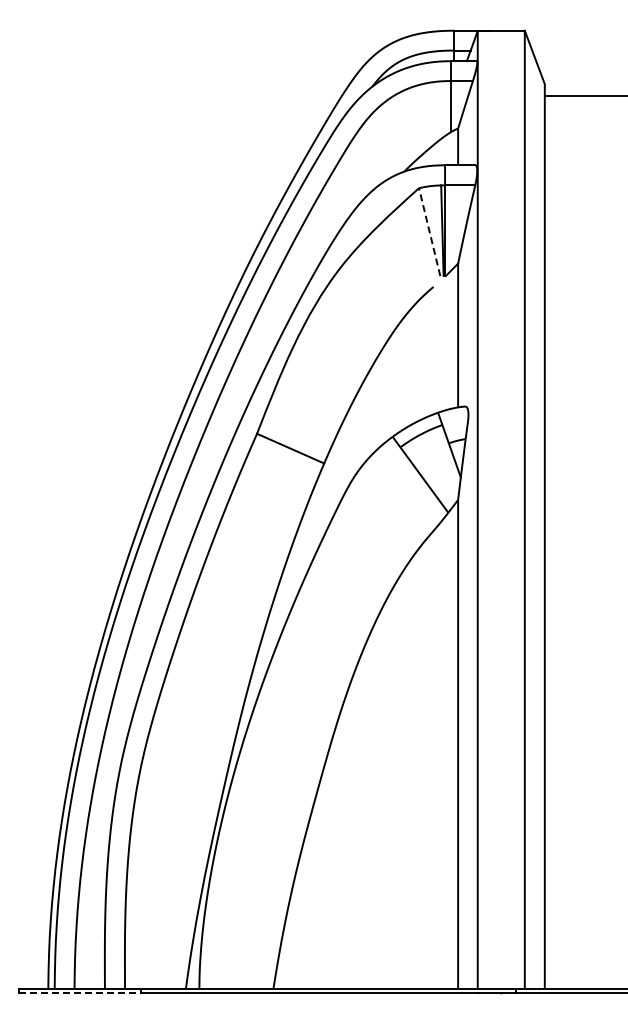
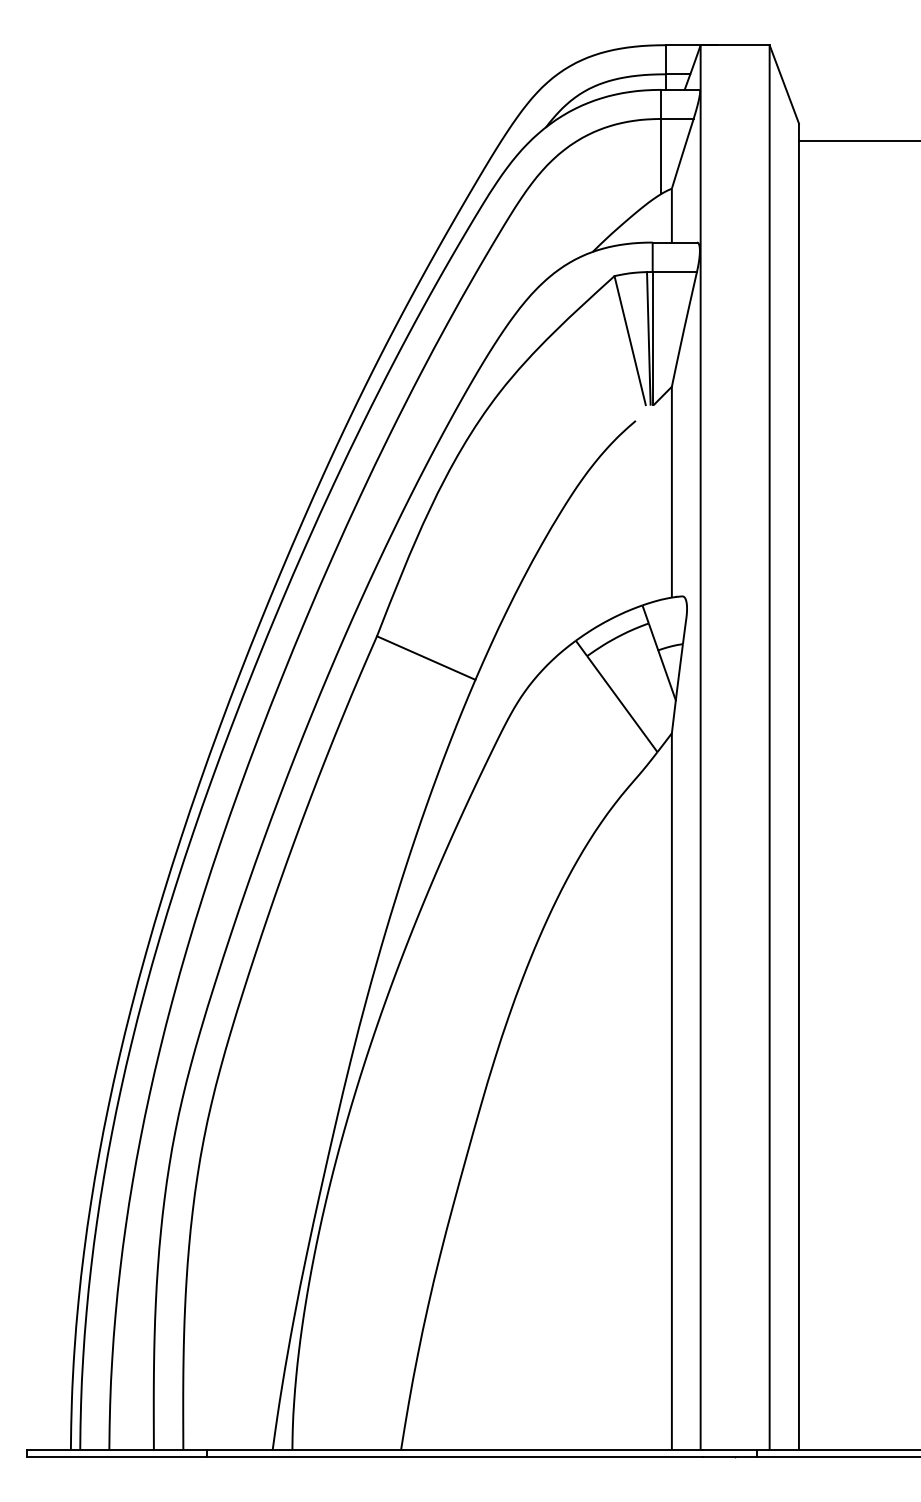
line: (429, 231) -> (629, 339), dashed -> solid
line: (80, 993) -> (118, 1457), dashed -> solid

